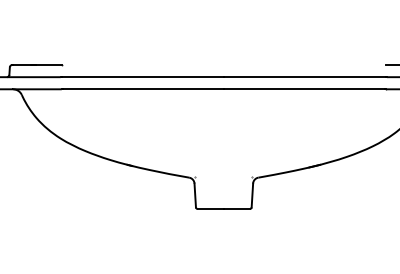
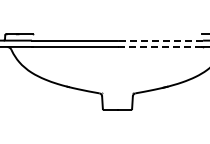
line: (305, 76) -> (160, 40), solid -> dashed
line: (303, 88) -> (159, 46), solid -> dashed

